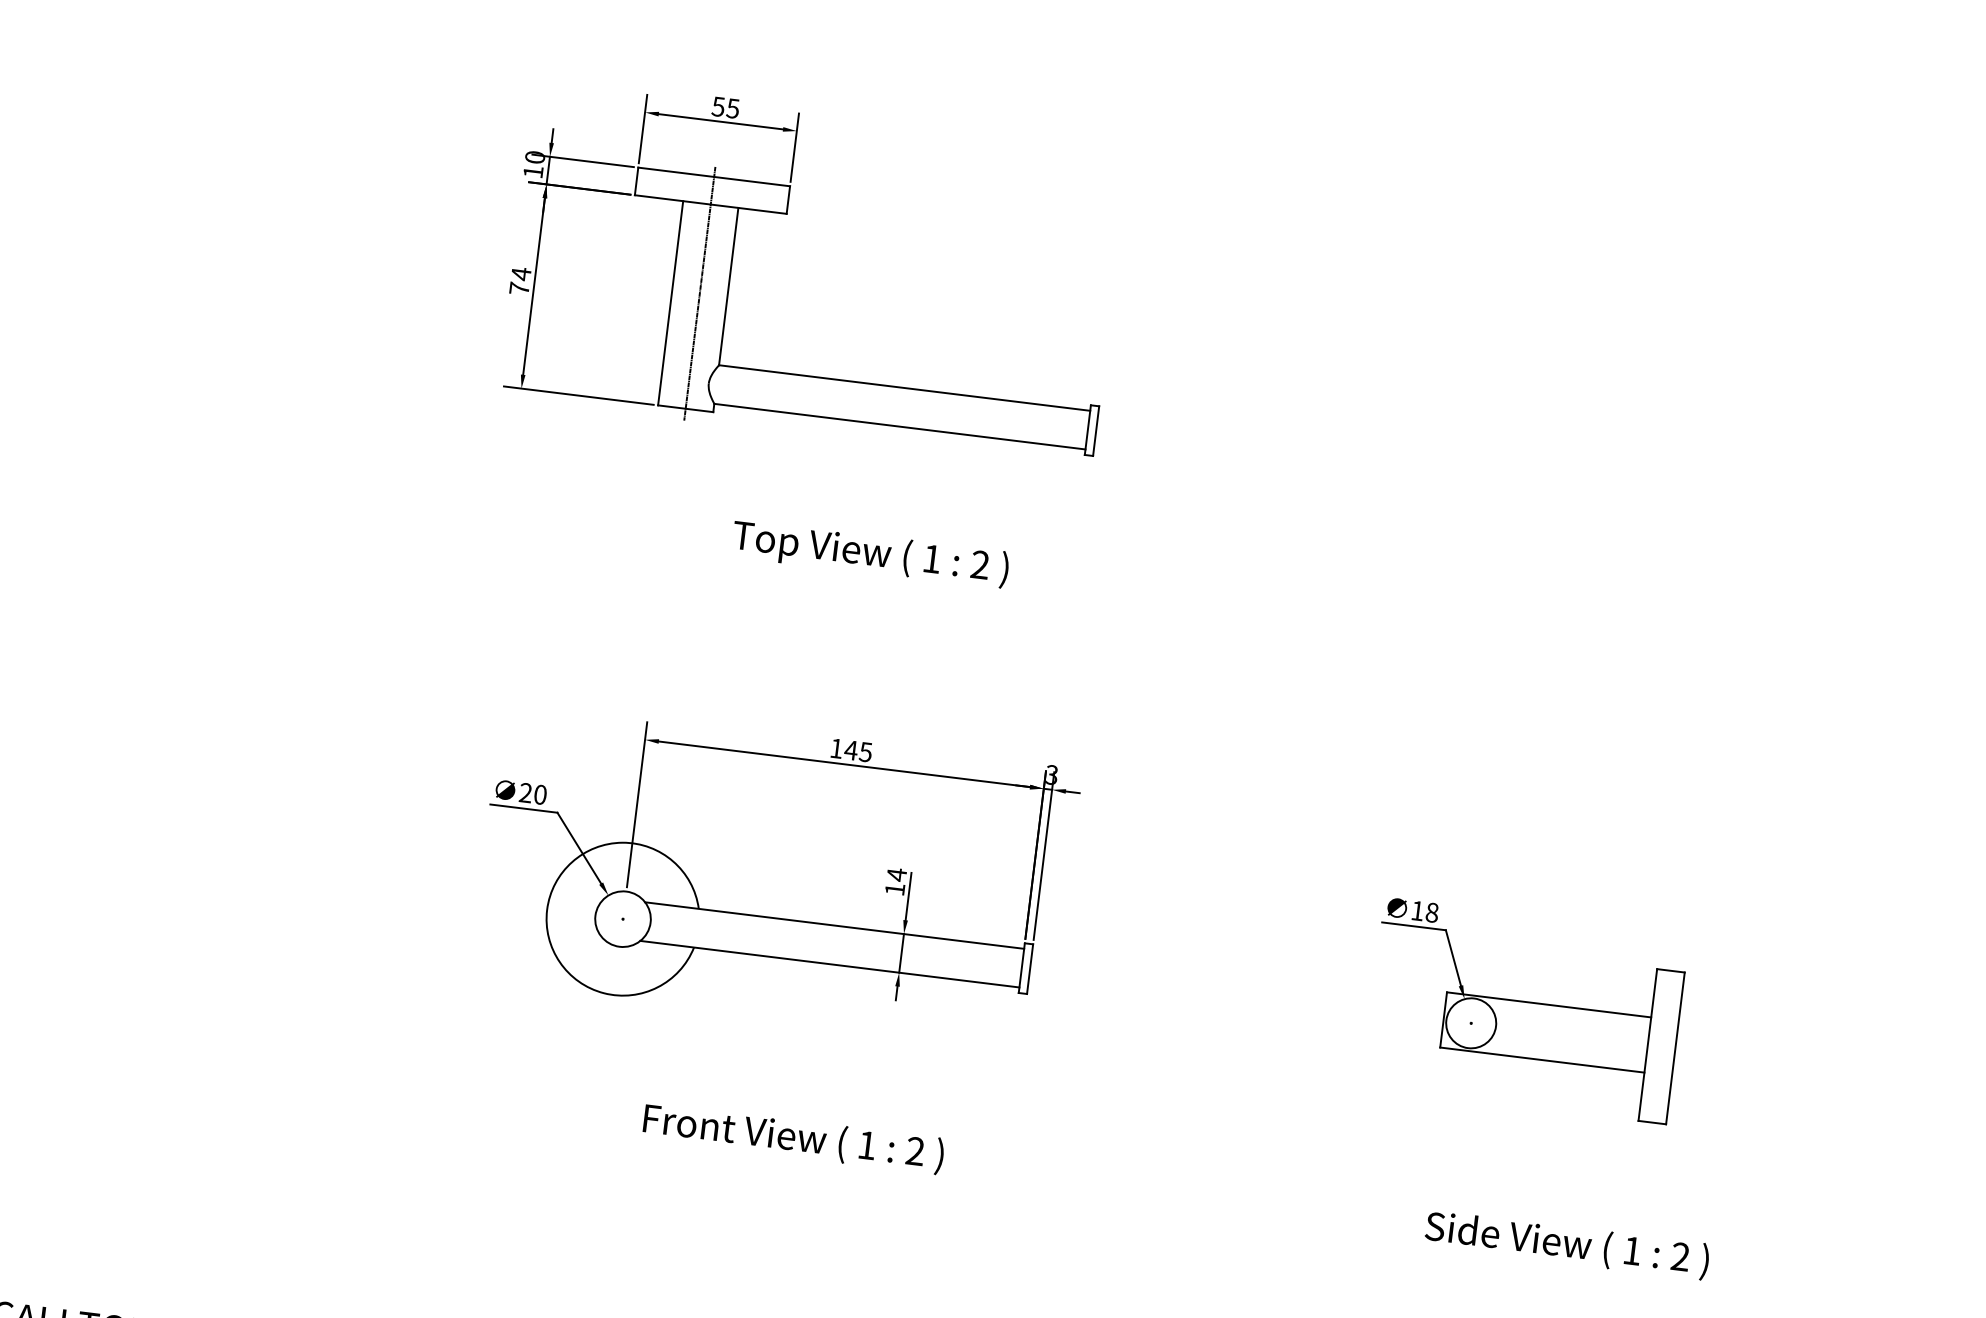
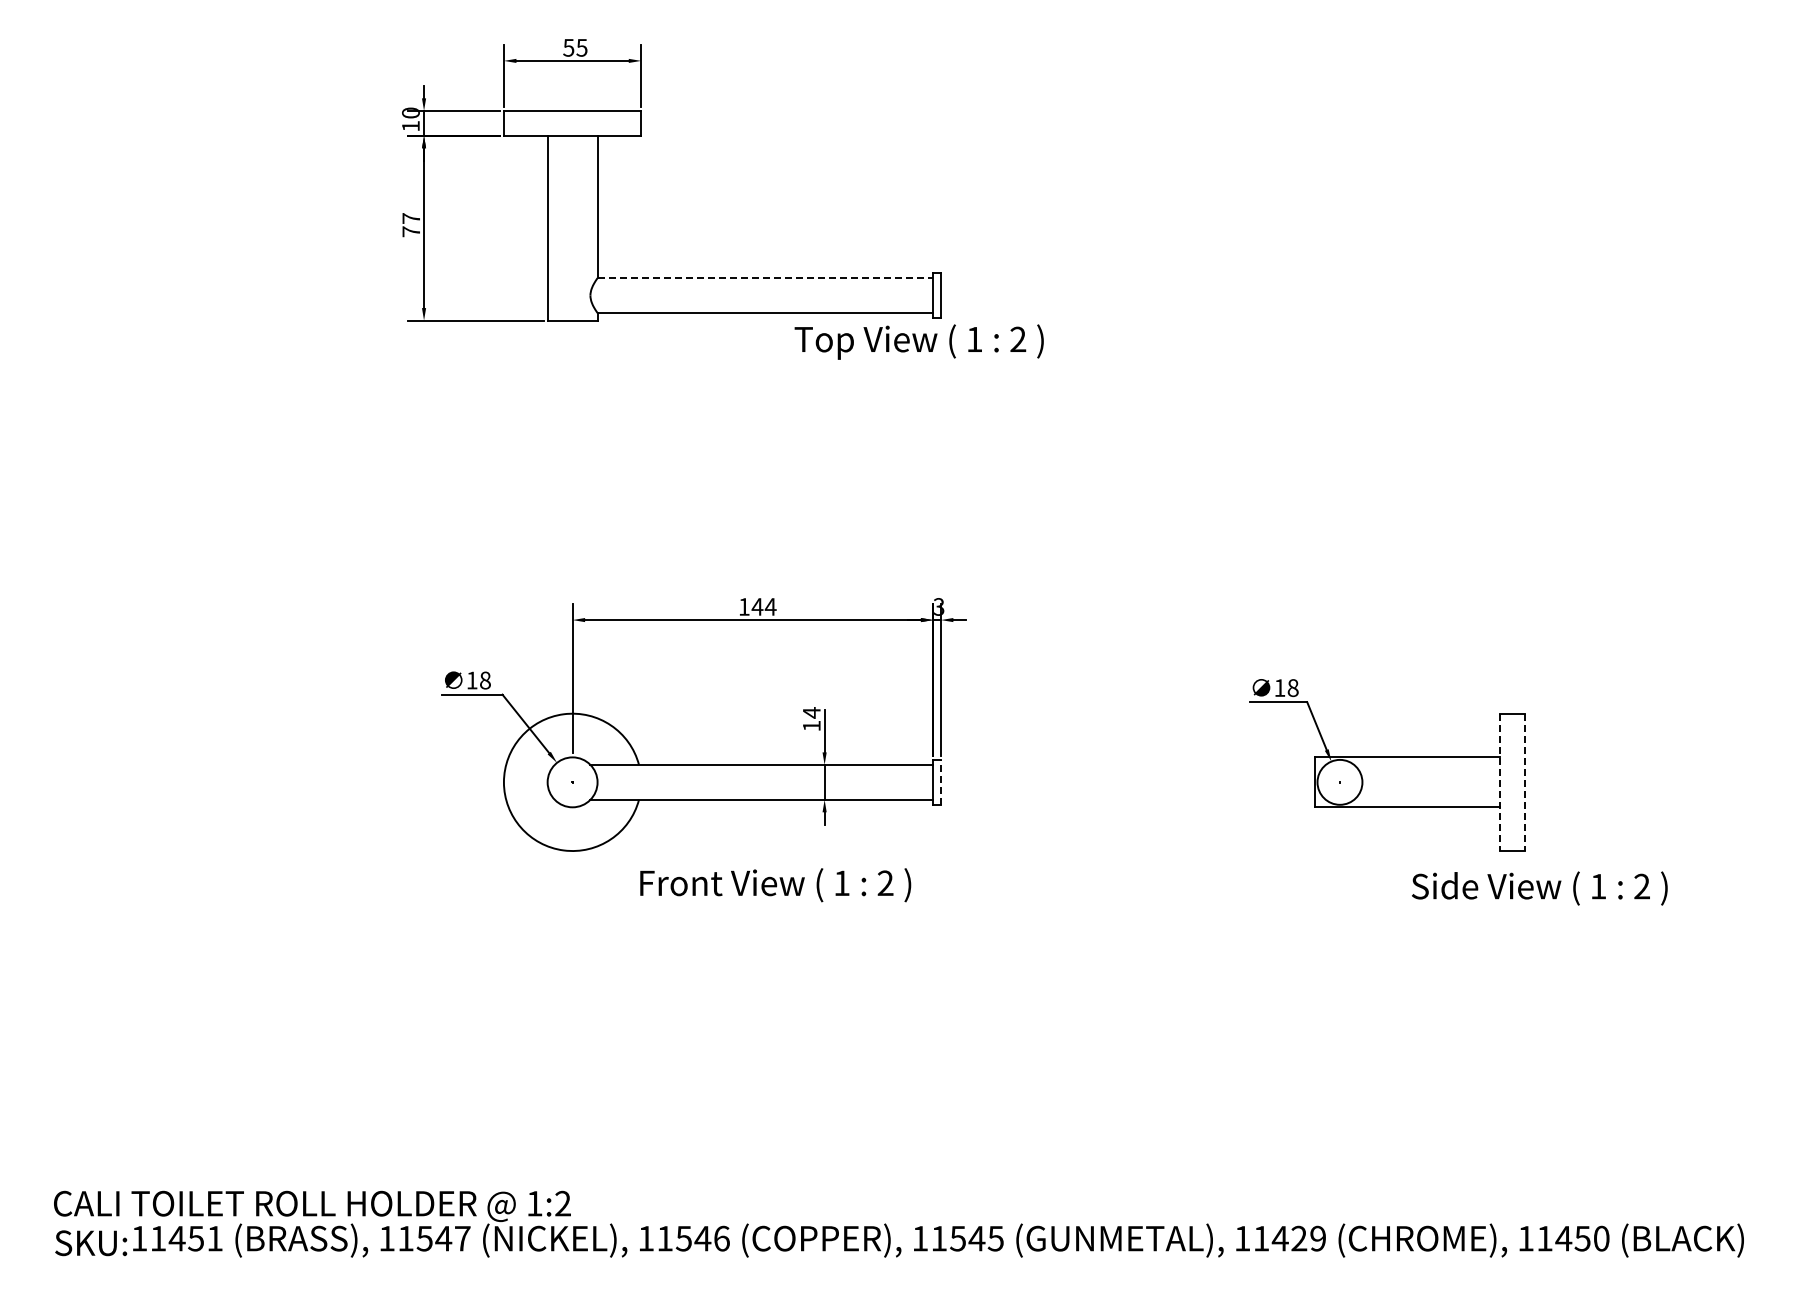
text: (520, 273) -> (410, 218), 74 -> 77
line: (699, 293) -> (572, 216), removed
line: (904, 388) -> (765, 278), solid -> dashed
text: (869, 553) -> (918, 341), moved
text: (865, 751) -> (770, 606), 145 -> 144
text: (532, 793) -> (478, 680), 20 -> 18
line: (1029, 968) -> (940, 781), solid -> dashed
line: (1647, 1045) -> (1499, 782), solid -> dashed
line: (1675, 1048) -> (1524, 782), solid -> dashed
text: (793, 1138) -> (775, 885), moved
text: (1566, 1245) -> (1539, 888), moved

